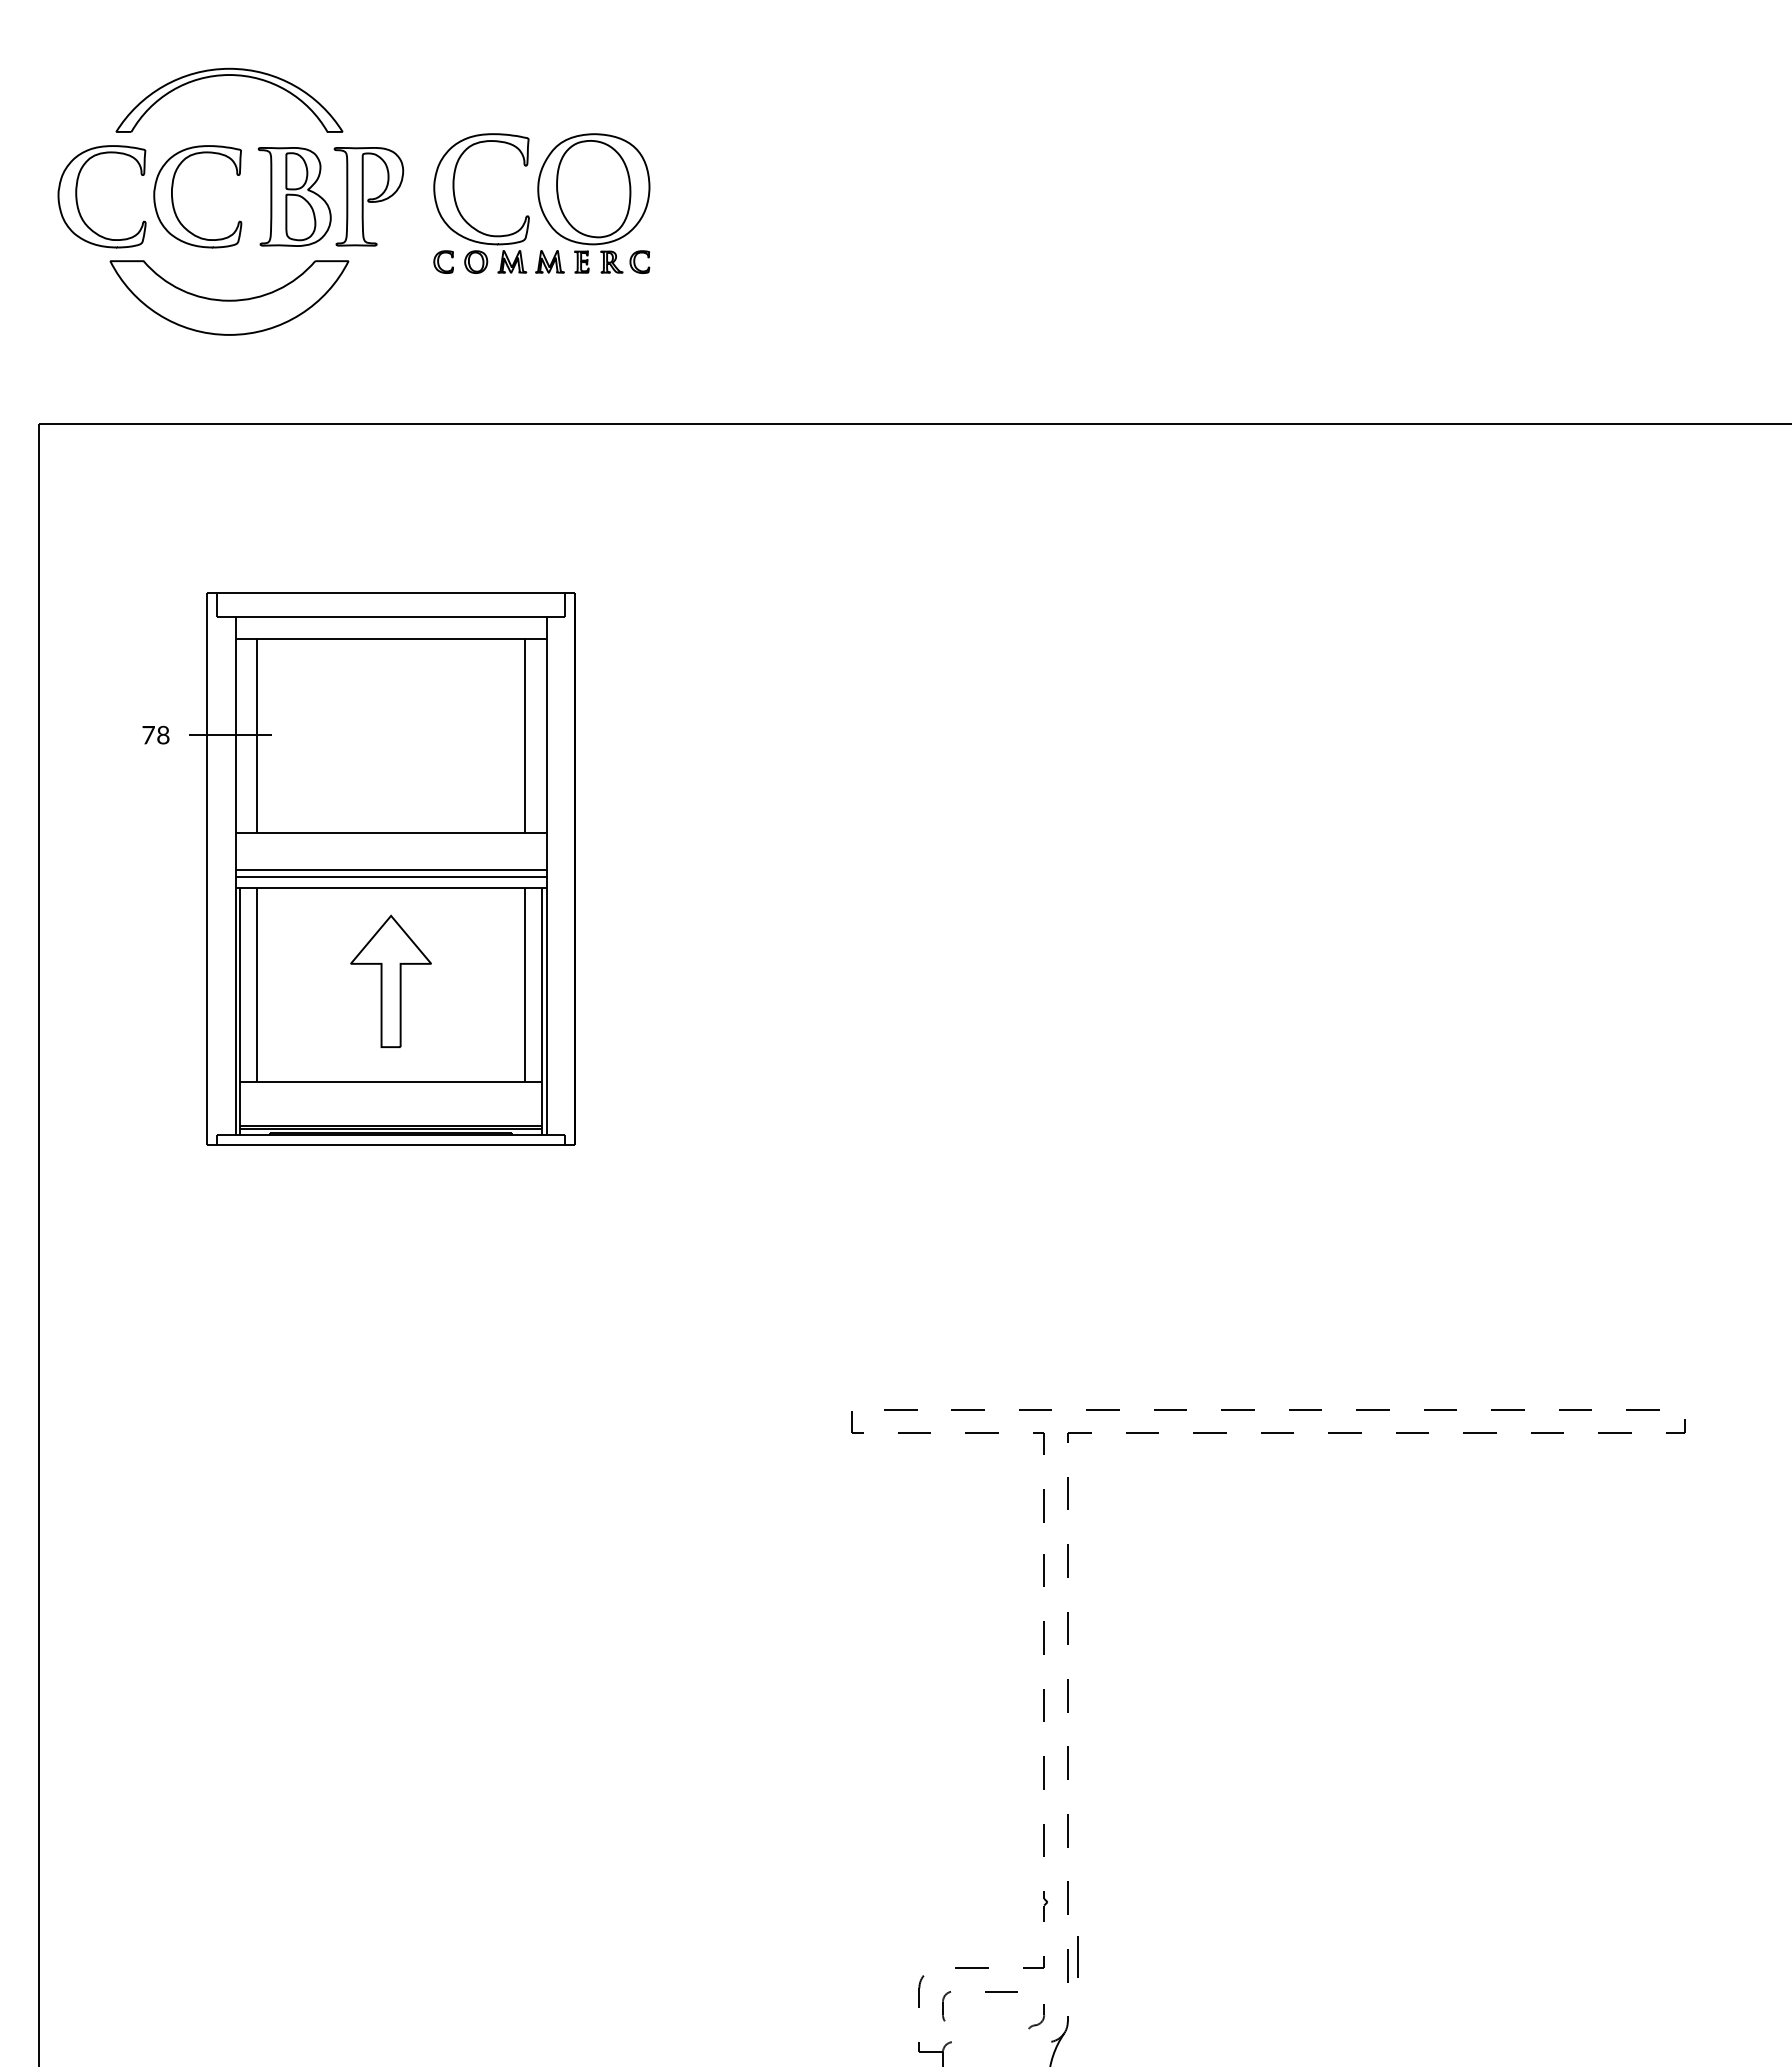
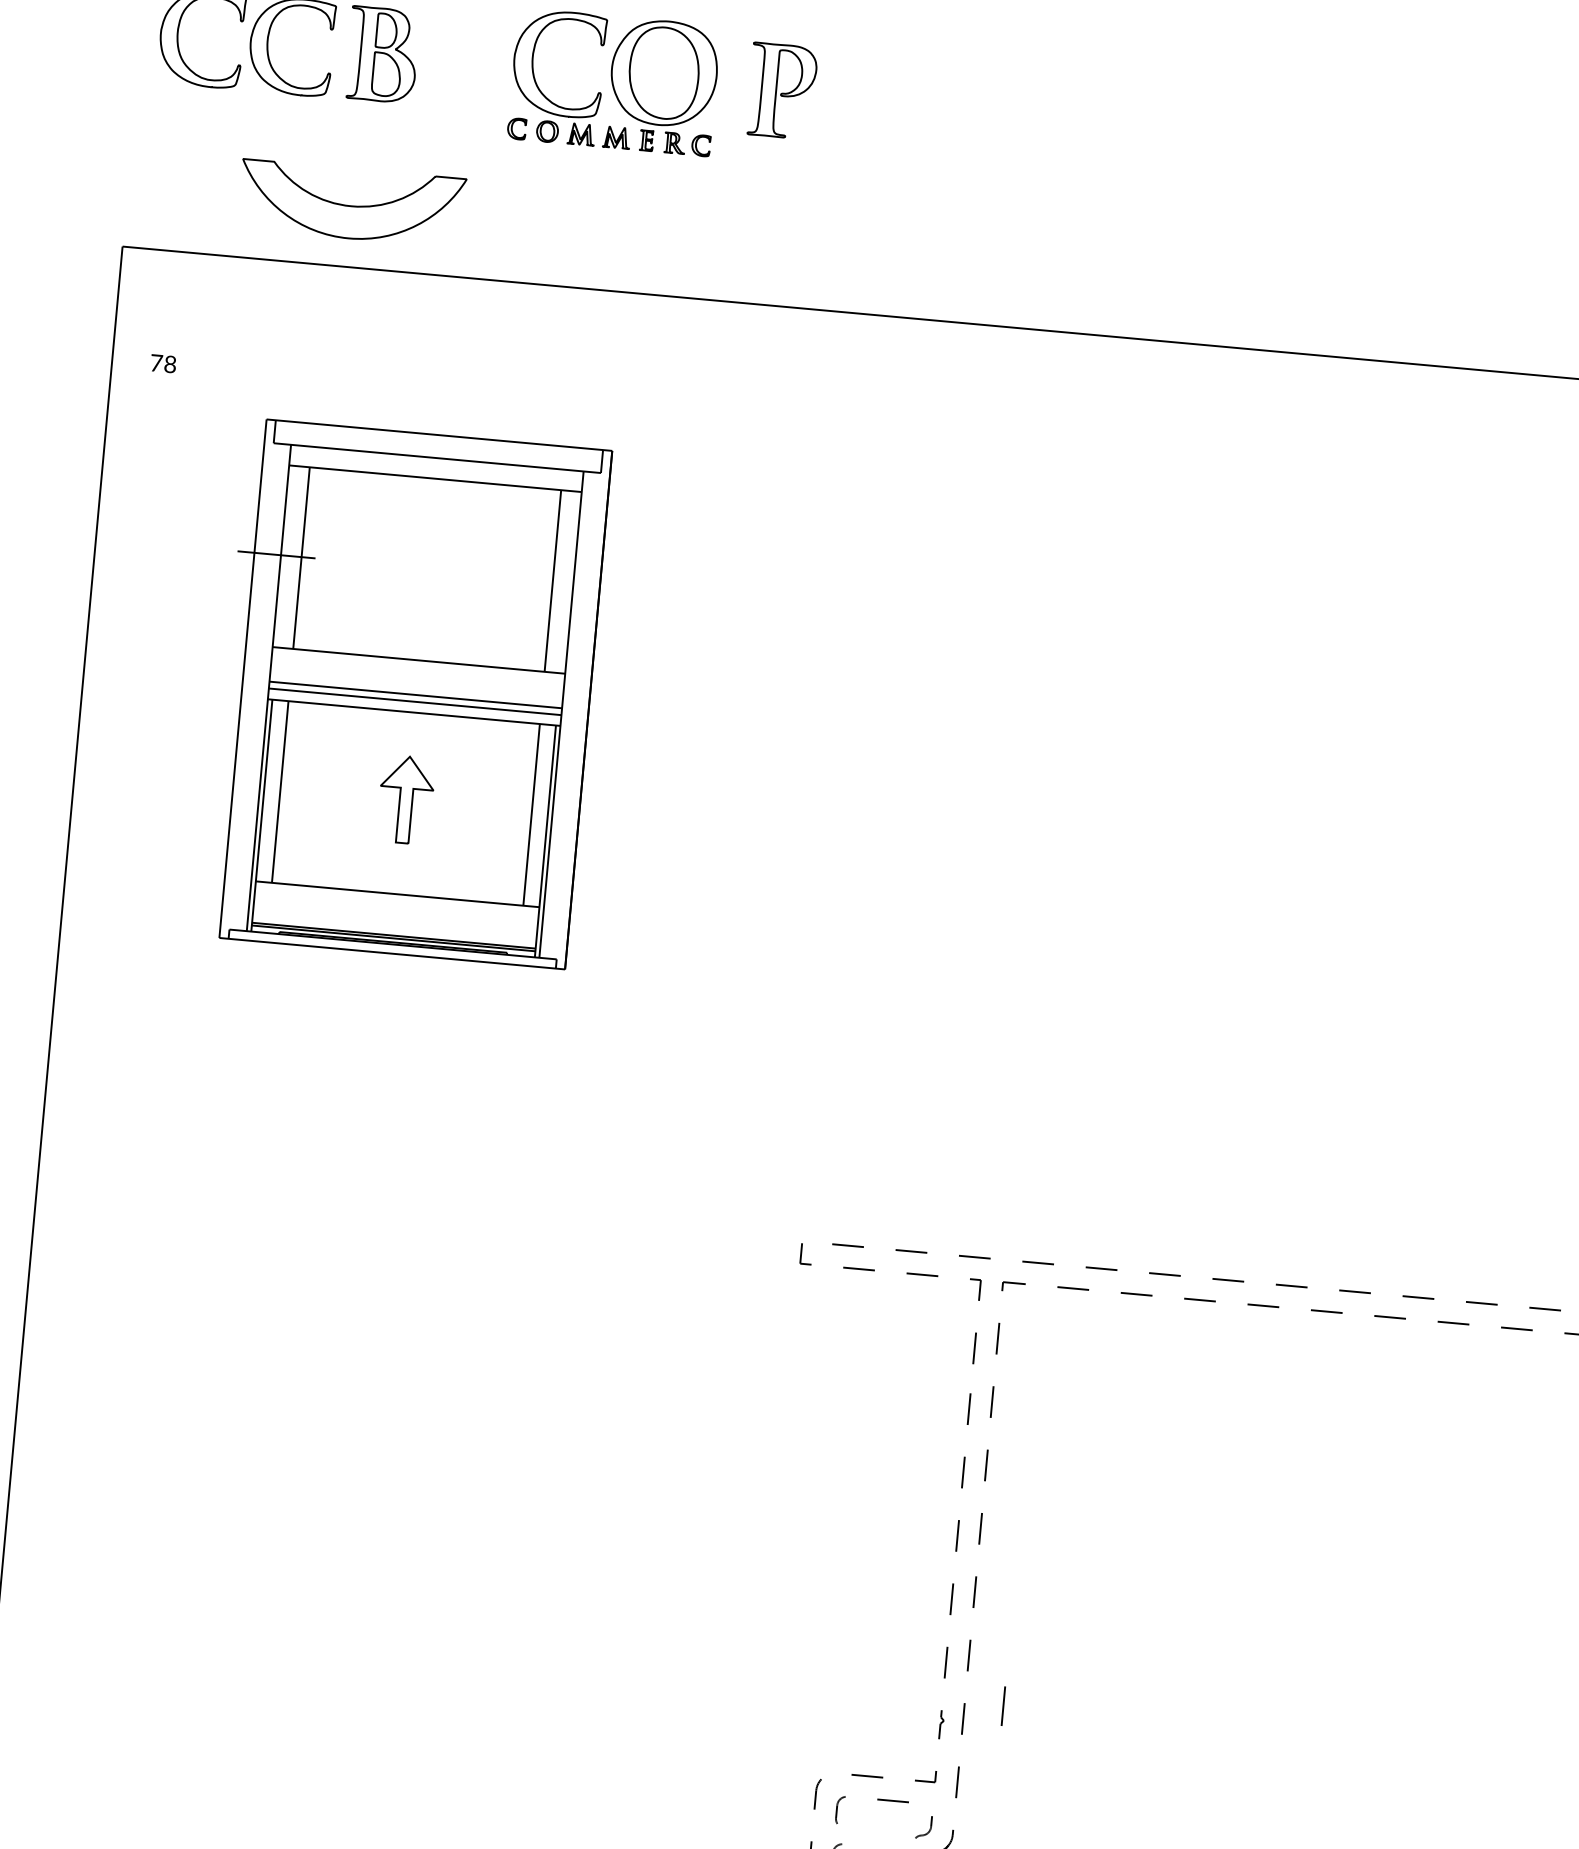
part: (368, 196) -> (781, 90), moved
part: (229, 297) -> (351, 203), moved
text: (155, 734) -> (163, 363), moved
part: (390, 980) -> (405, 799), size x0.7
line: (1077, 1956) -> (1003, 1705), moved

